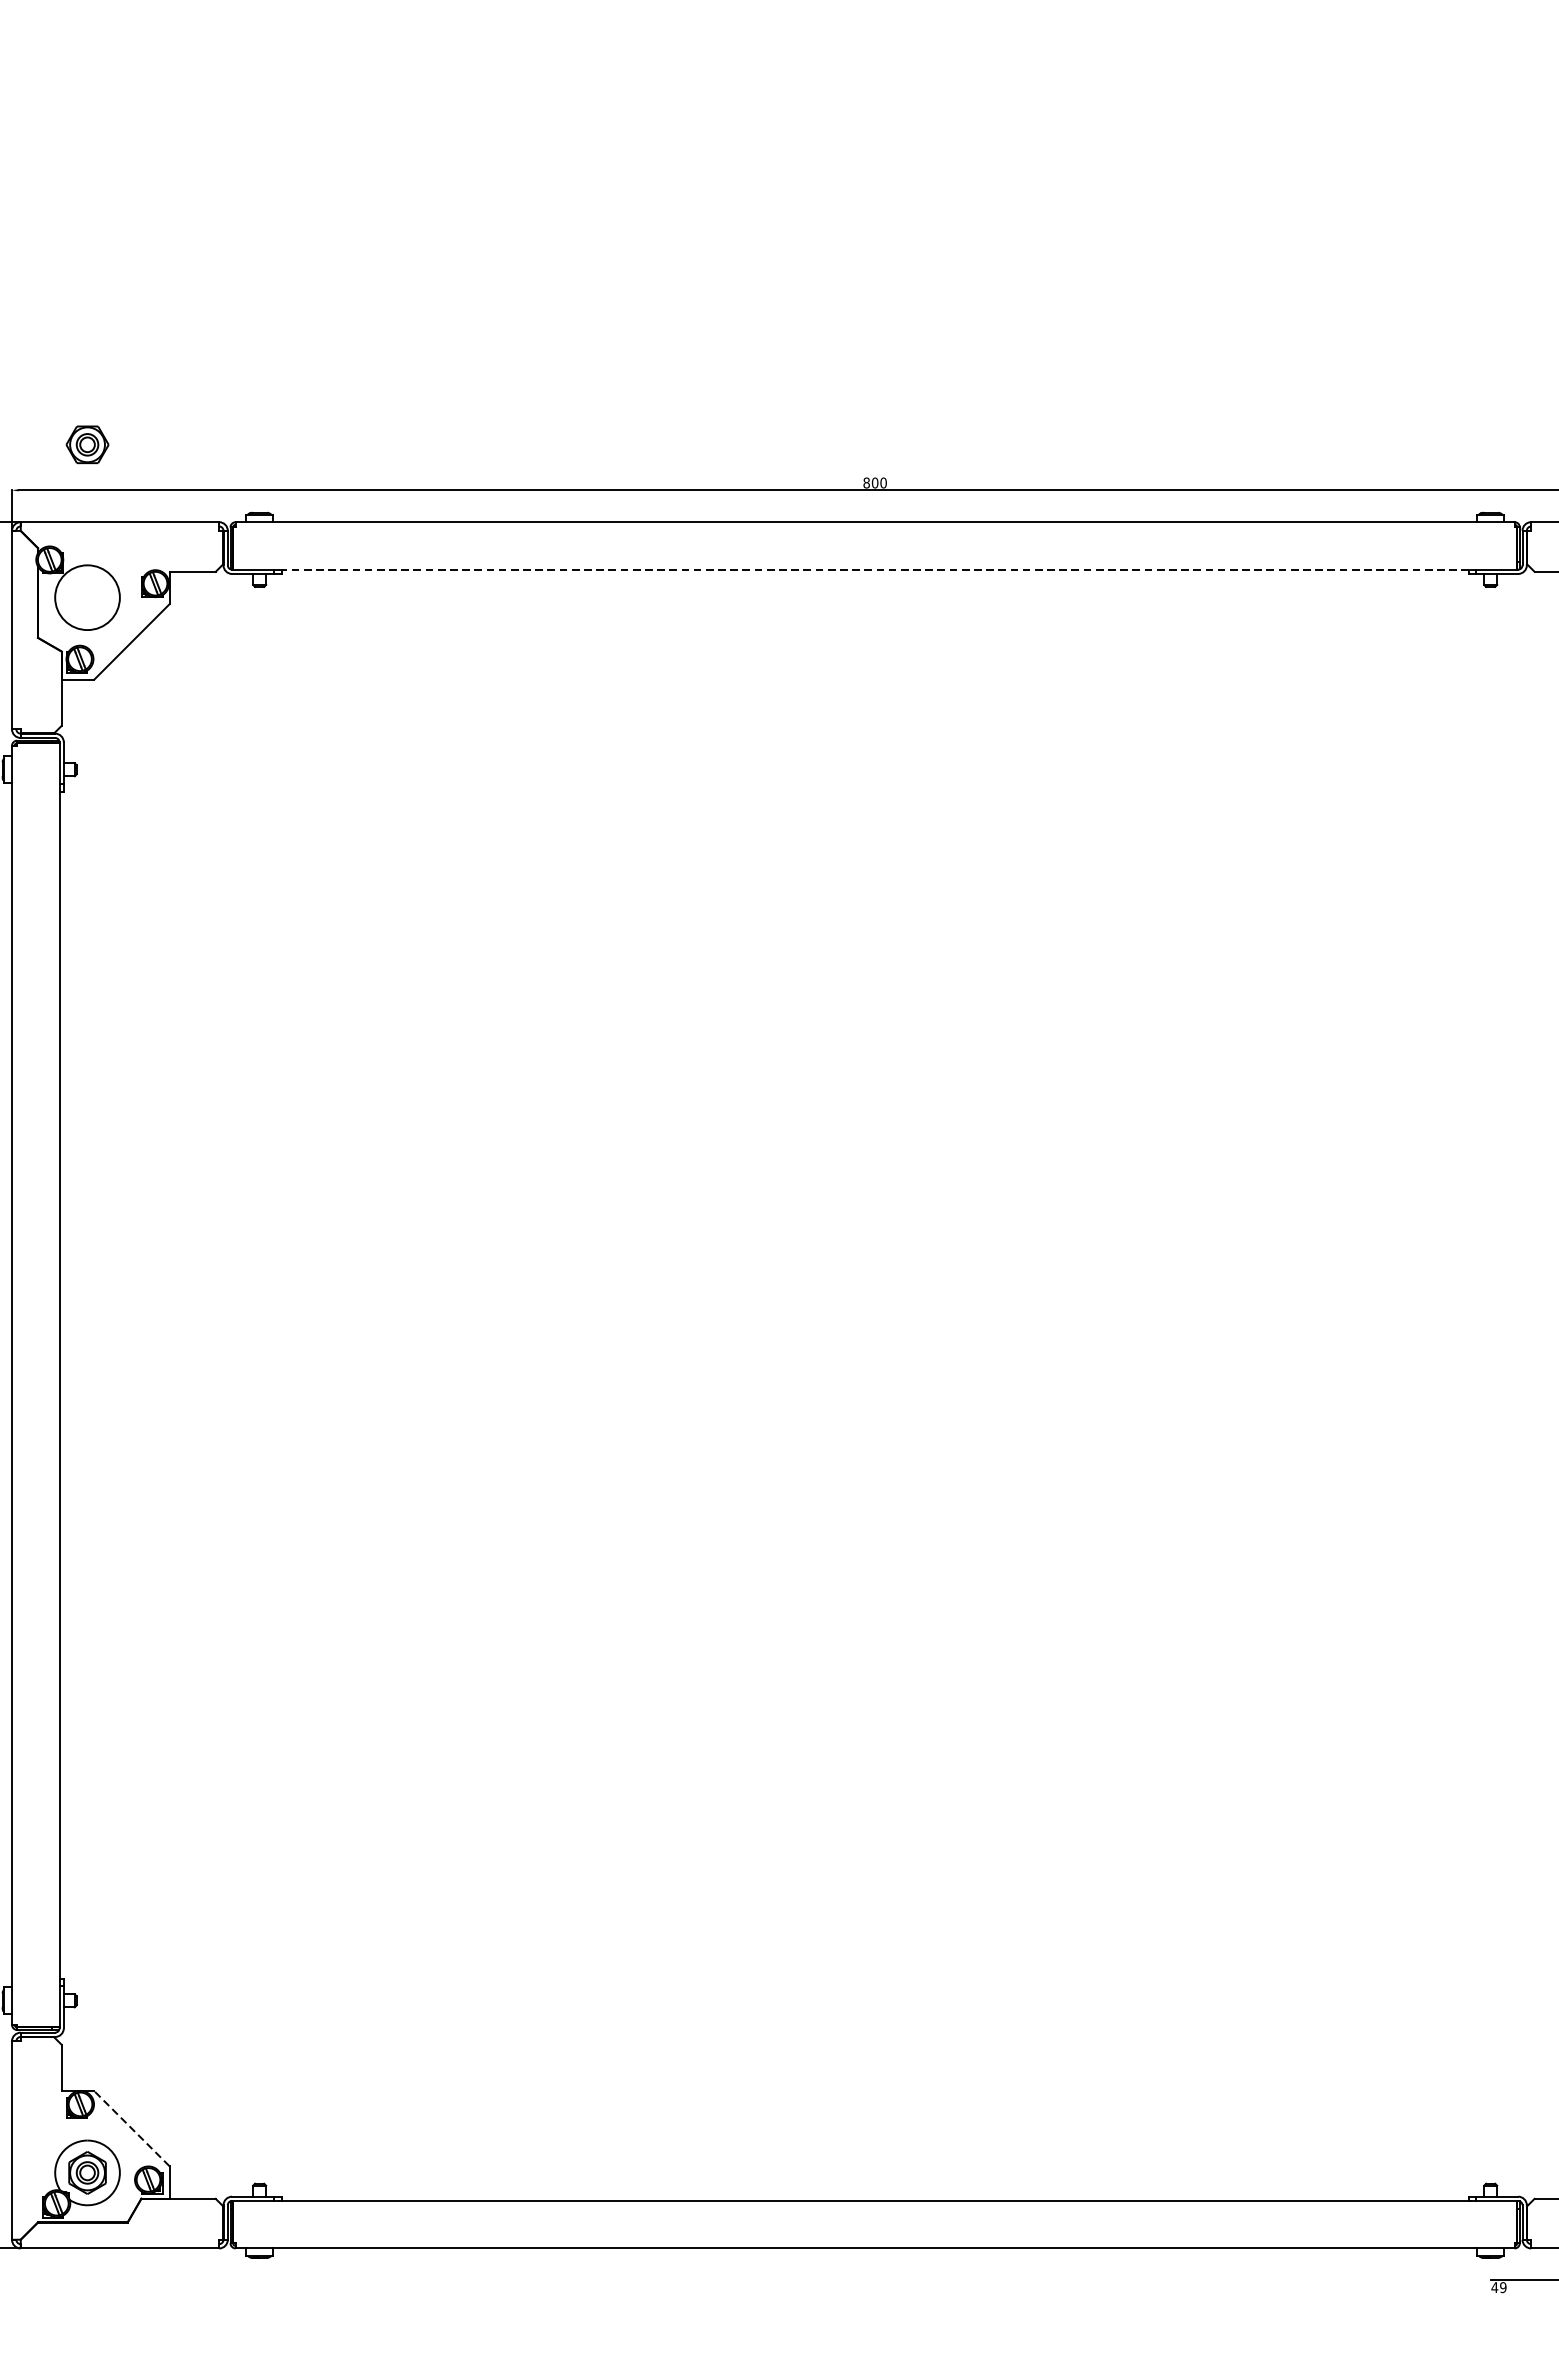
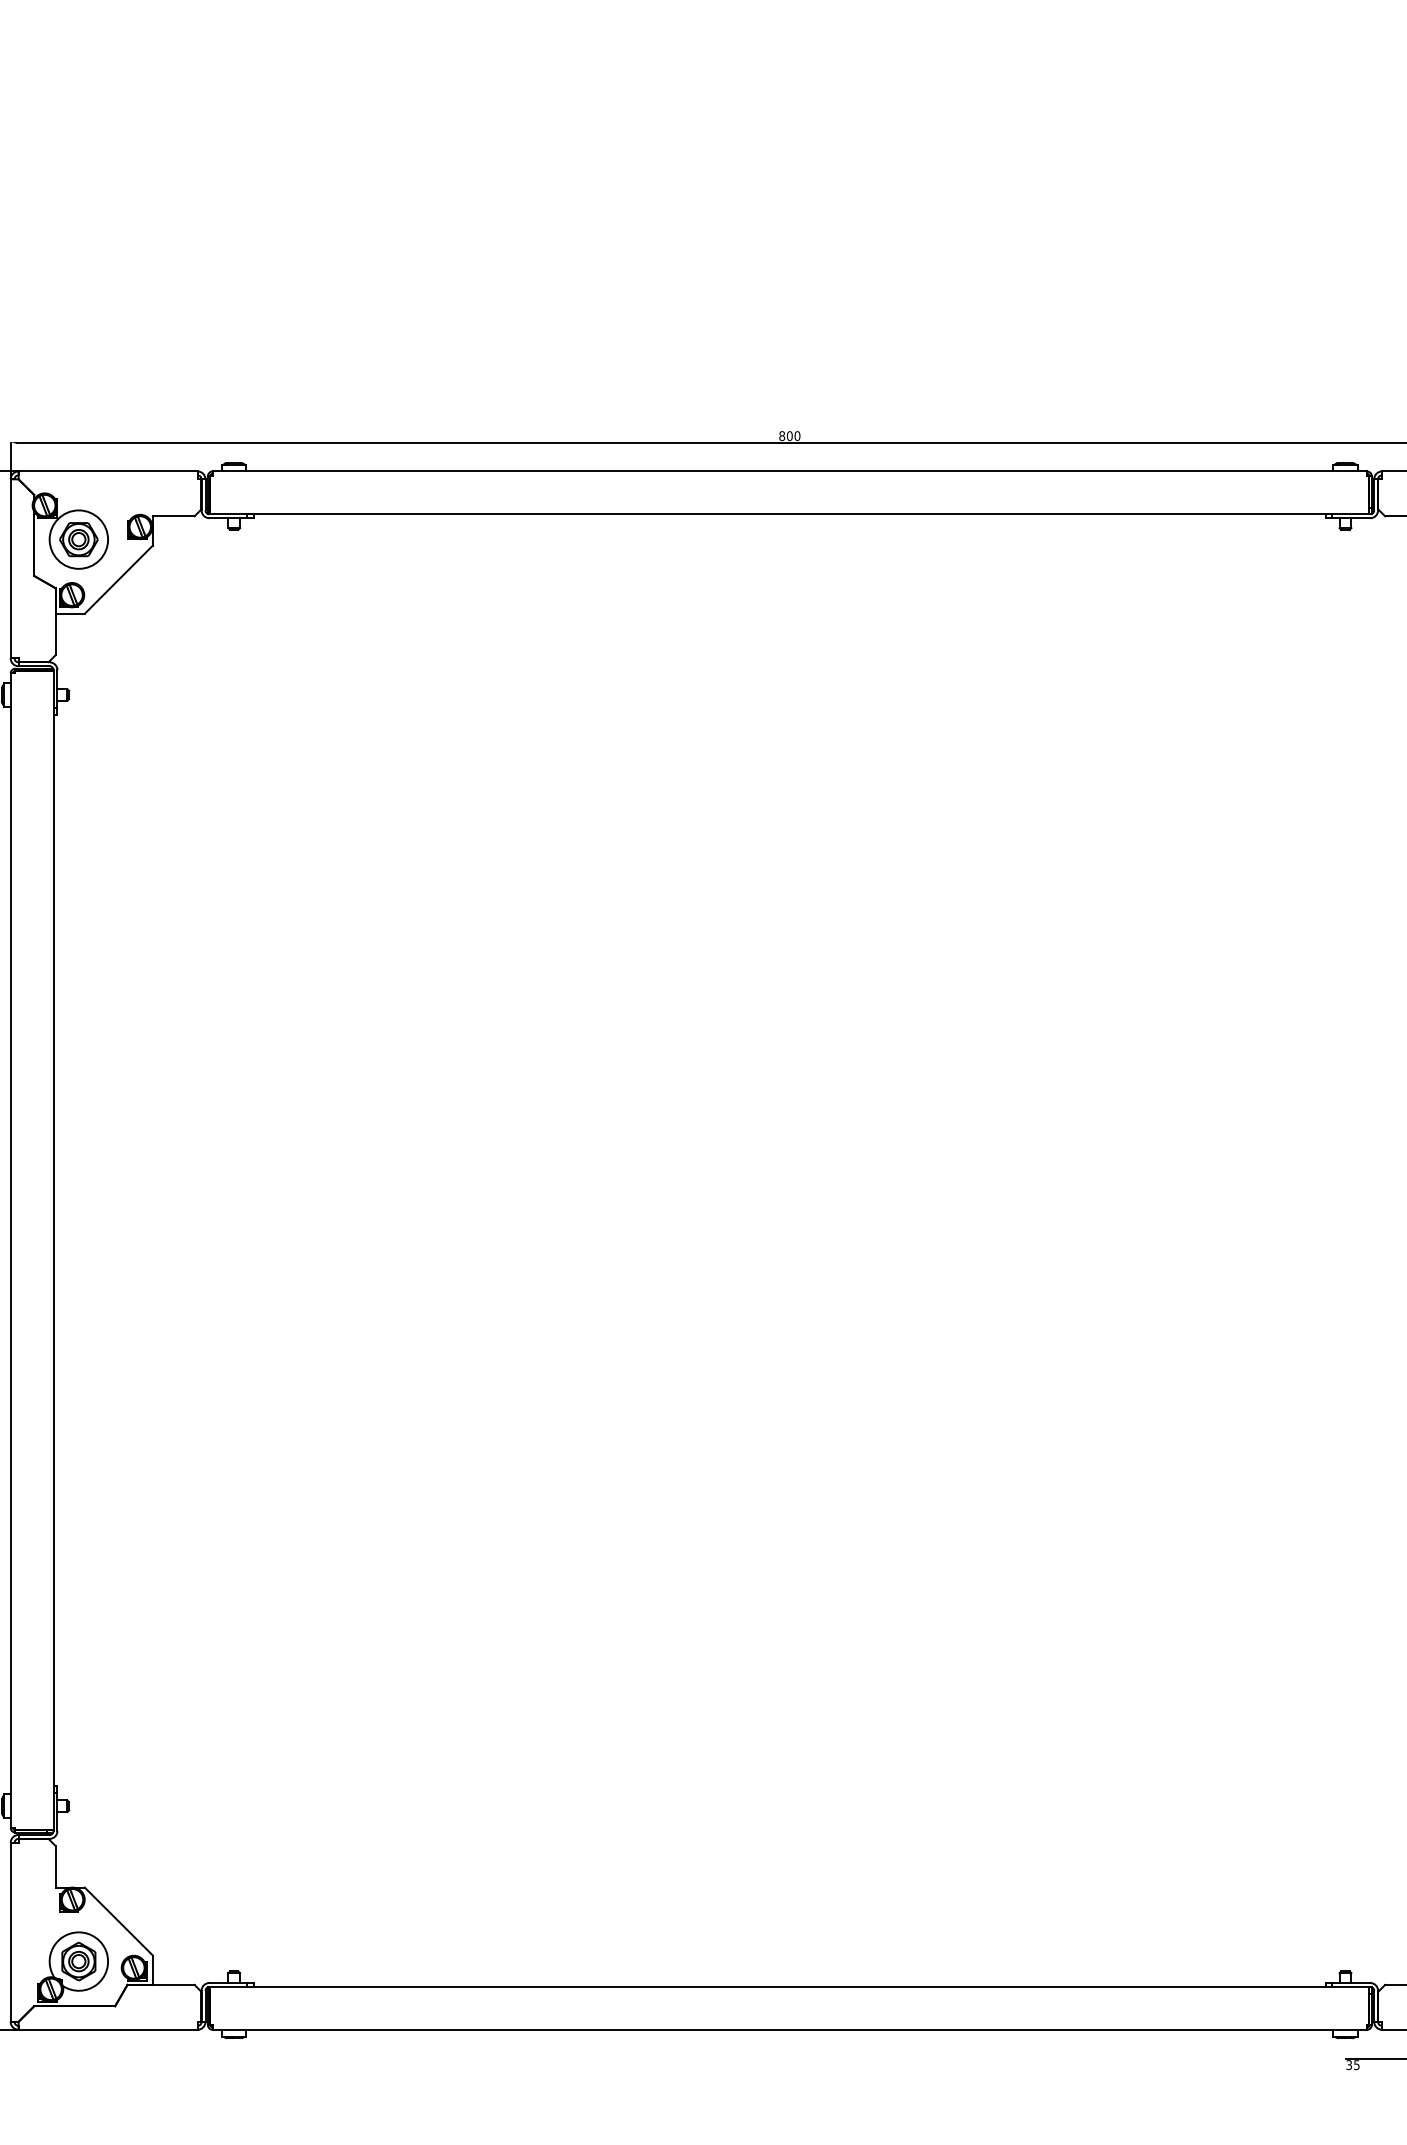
part: (87, 444) -> (78, 539), moved
line: (874, 569) -> (789, 514), dashed -> solid
line: (131, 2128) -> (118, 1921), dashed -> solid
text: (1498, 2288) -> (1352, 2065), 49 -> 35

